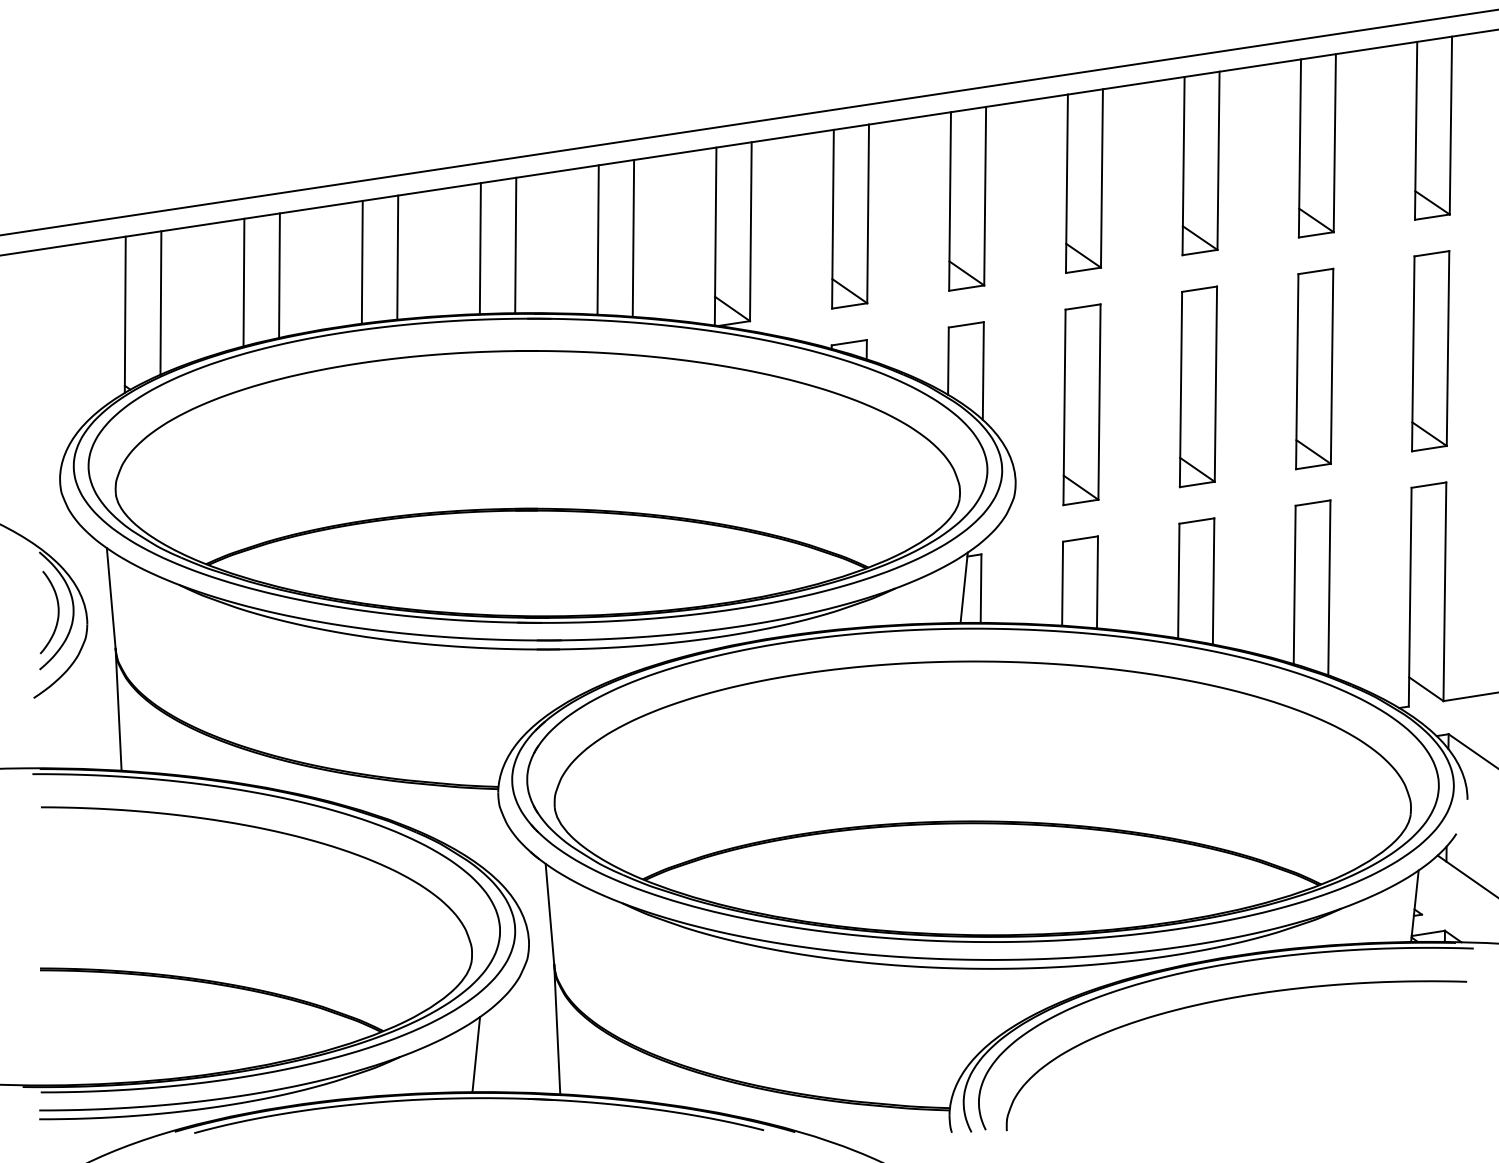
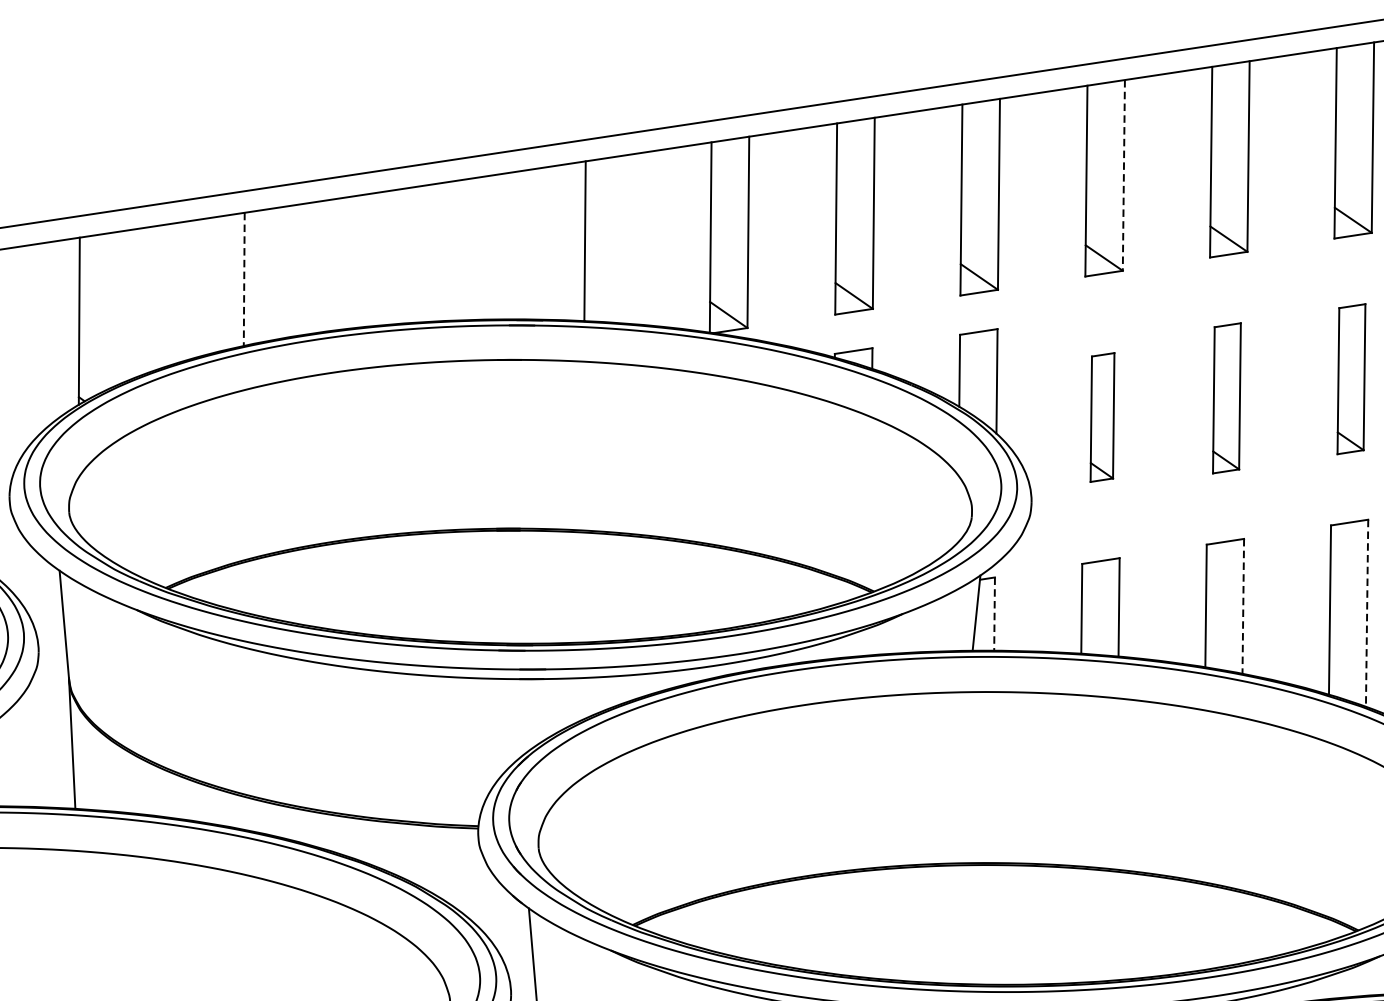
line: (1101, 178) -> (1123, 175), solid -> dashed
line: (633, 238) -> (622, 239), removed
line: (515, 245) -> (496, 247), removed
line: (479, 248) -> (458, 250), removed
line: (397, 257) -> (370, 259), removed
line: (361, 261) -> (331, 264), removed
line: (279, 276) -> (244, 280), solid -> dashed
line: (243, 282) -> (205, 286), removed
line: (160, 302) -> (116, 308), removed
part: (1314, 368) -> (1351, 378), size x0.7
part: (1197, 386) -> (1226, 397), size x0.7
part: (1081, 404) -> (1101, 417), size x0.6
line: (1213, 581) -> (1243, 606), solid -> dashed
line: (1329, 588) -> (1367, 613), solid -> dashed
line: (981, 589) -> (995, 615), solid -> dashed

